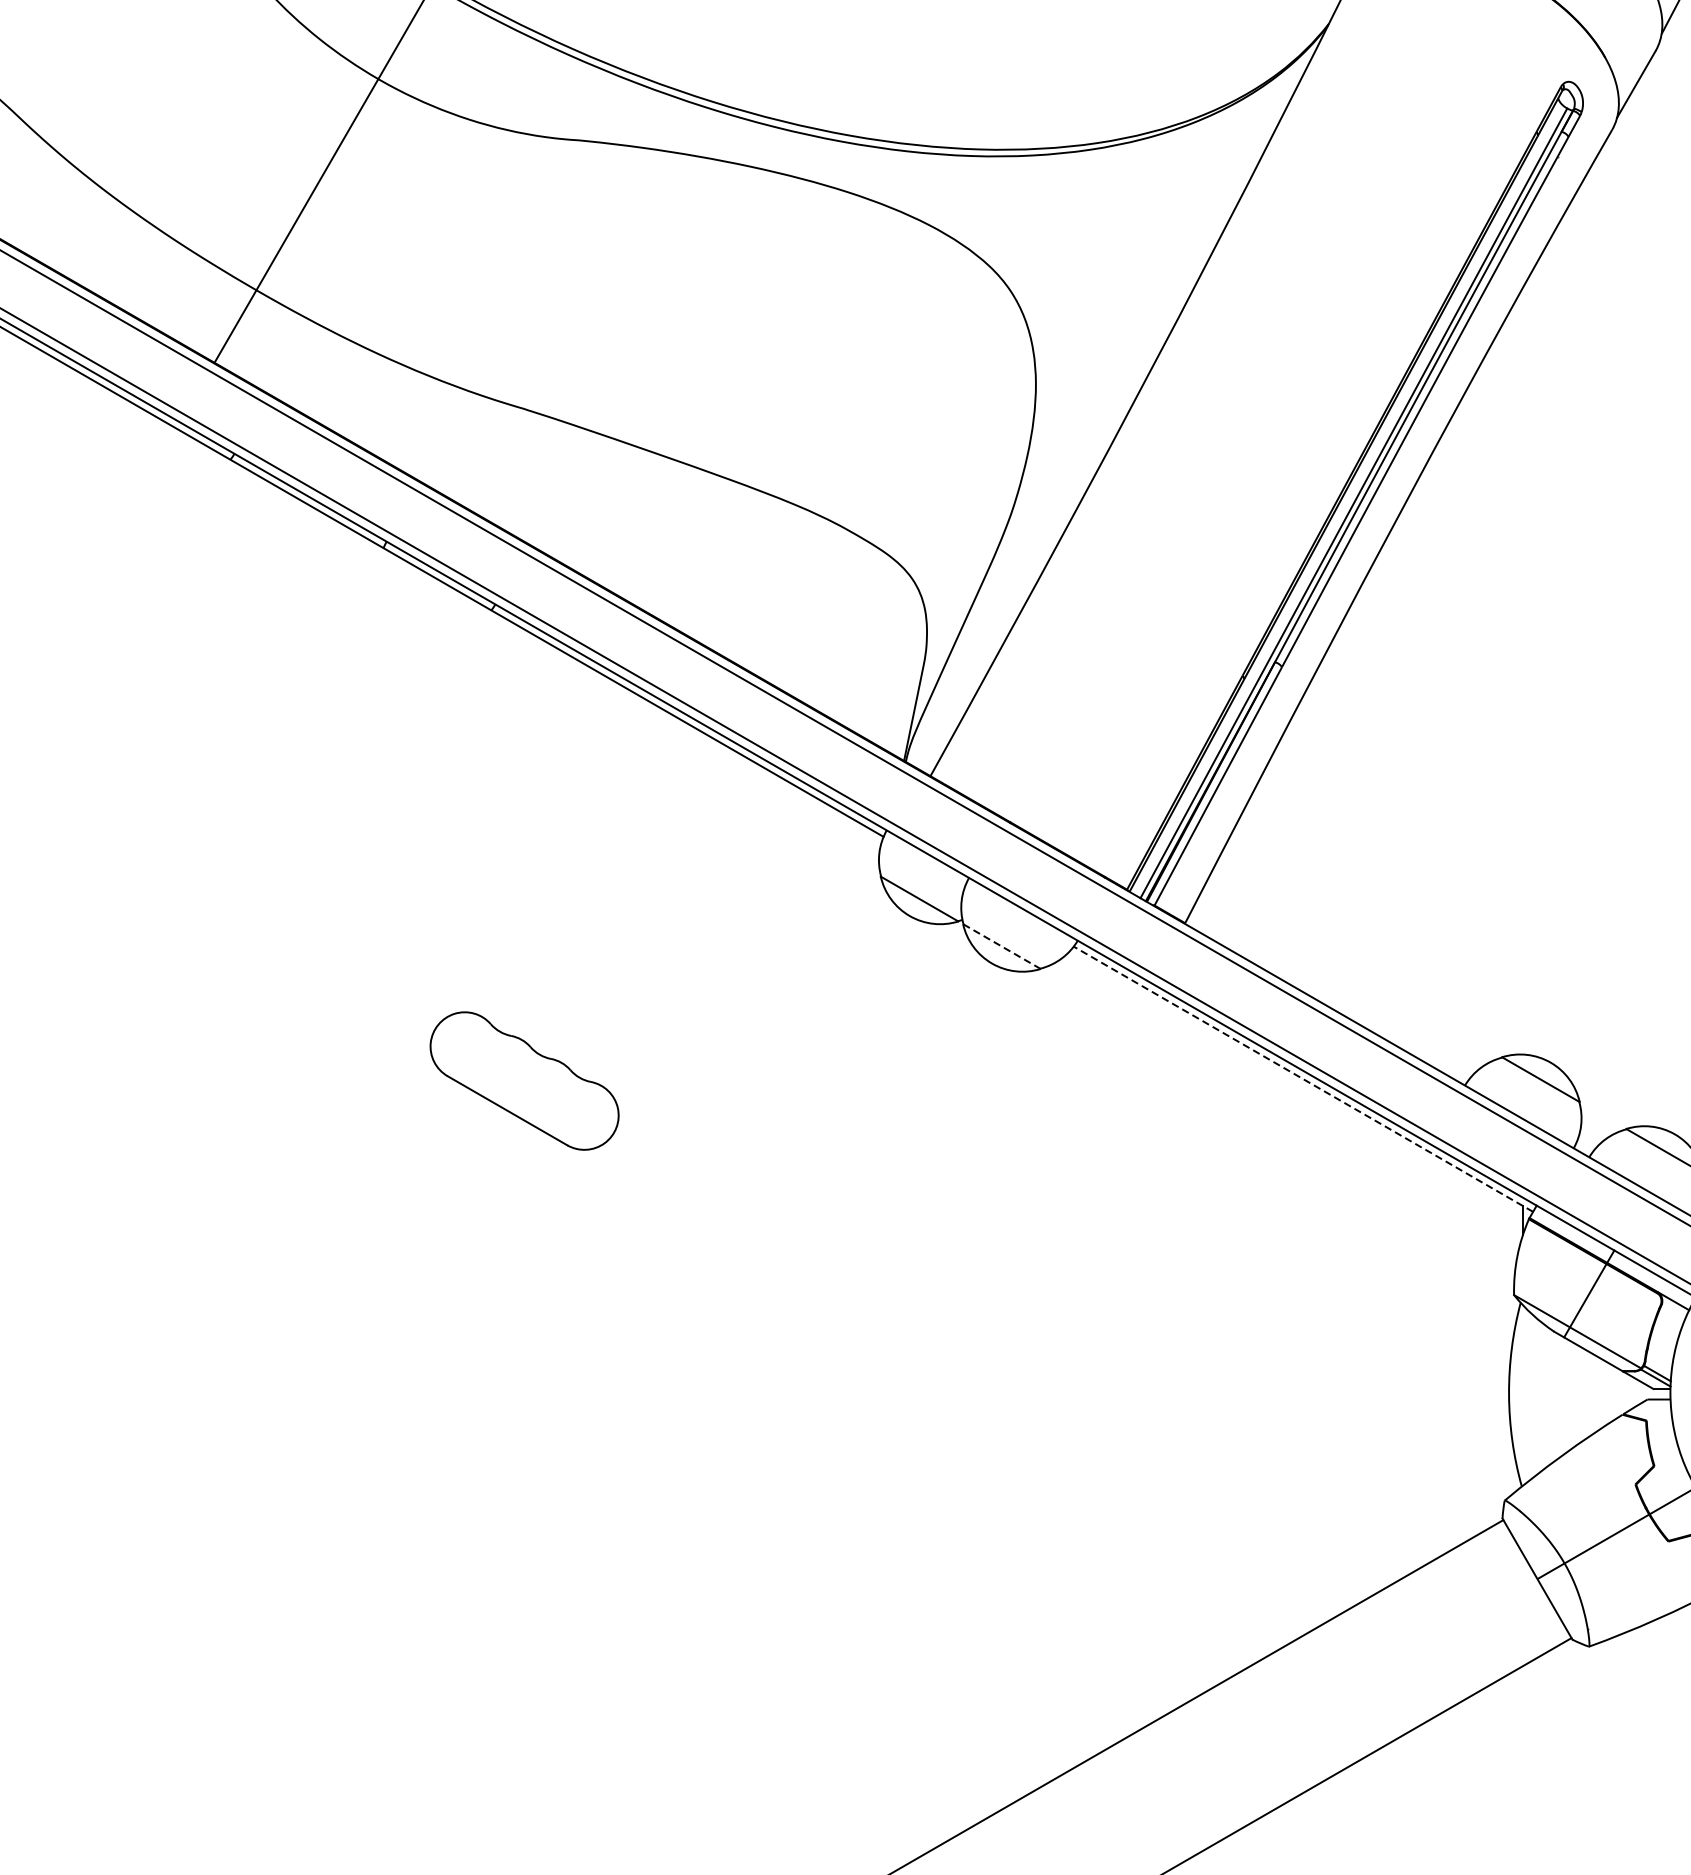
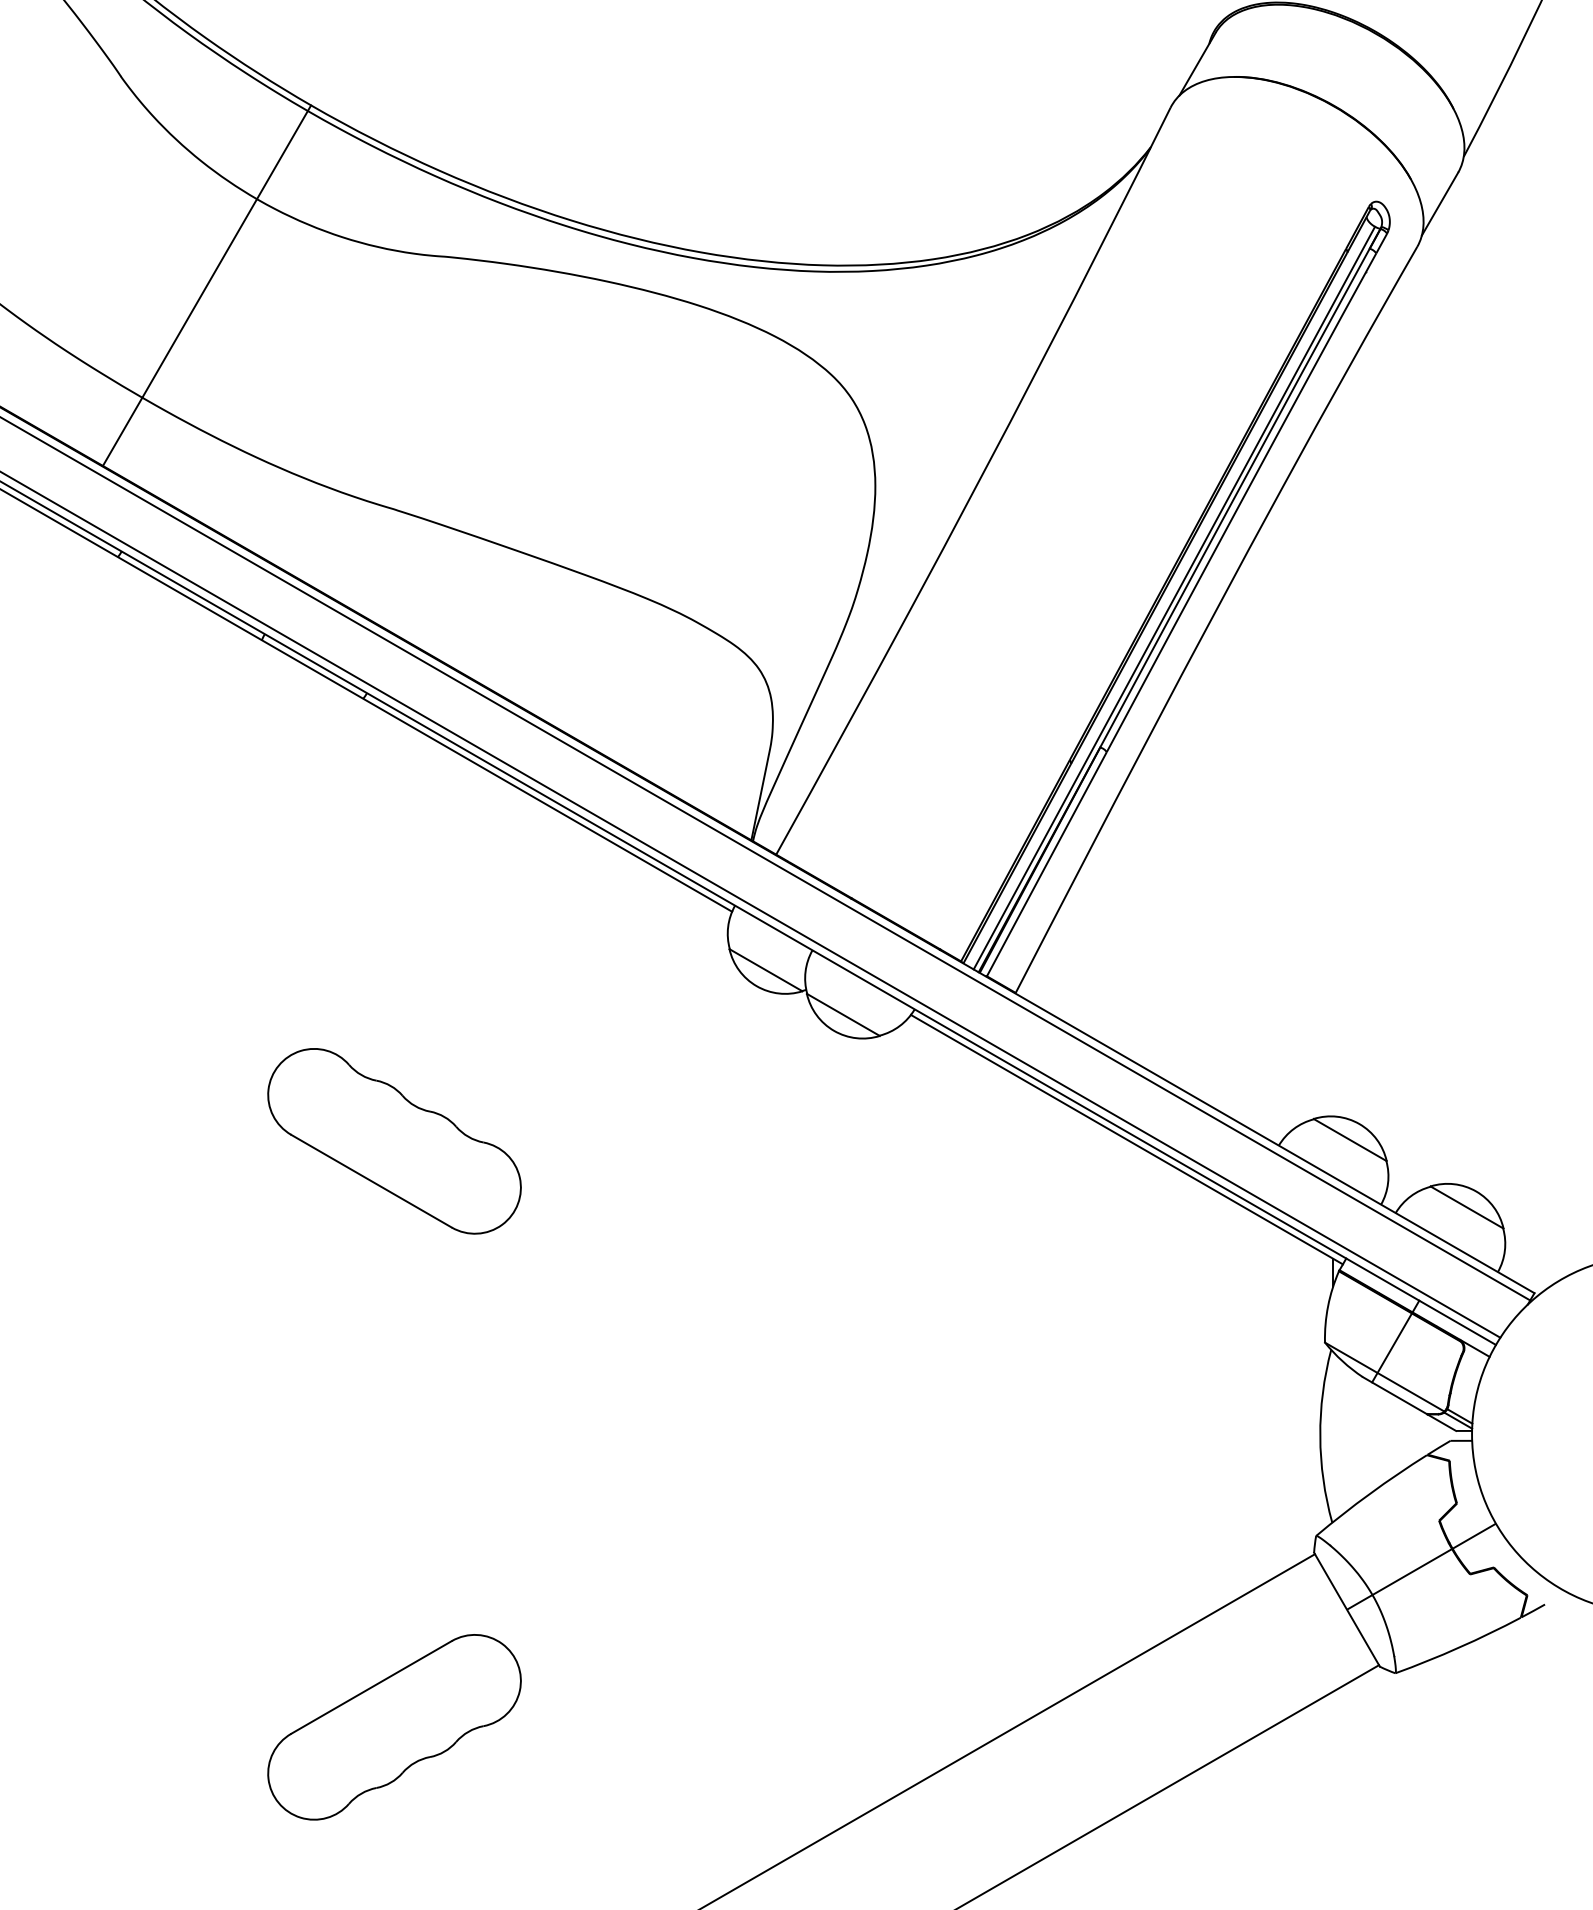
line: (1000, 946) -> (842, 1014), dashed -> solid
line: (1302, 1079) -> (1126, 1139), dashed -> solid
part: (524, 1081) -> (394, 1141), size x1.43
part: (524, 1704) -> (394, 1727), added

